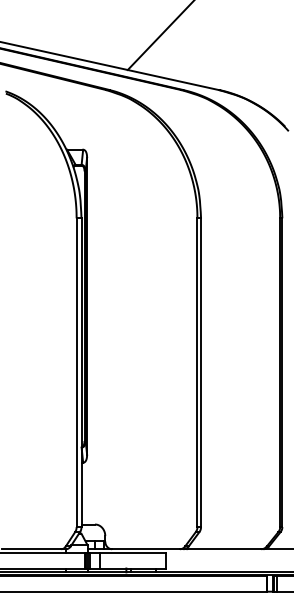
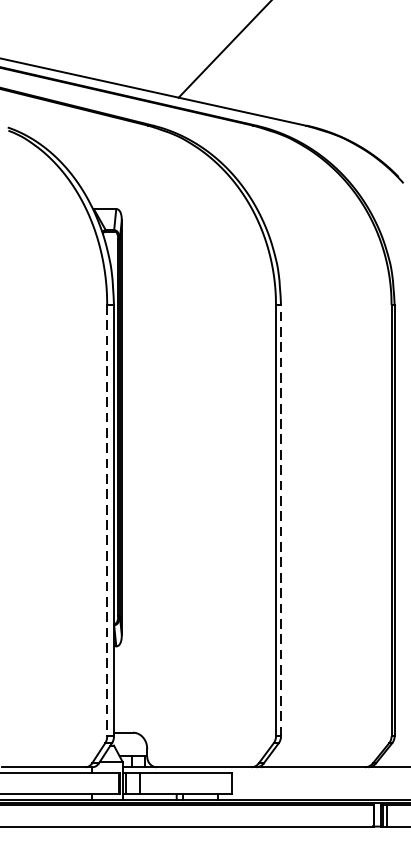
line: (201, 372) -> (281, 520), solid -> dashed
line: (76, 373) -> (106, 521), solid -> dashed

